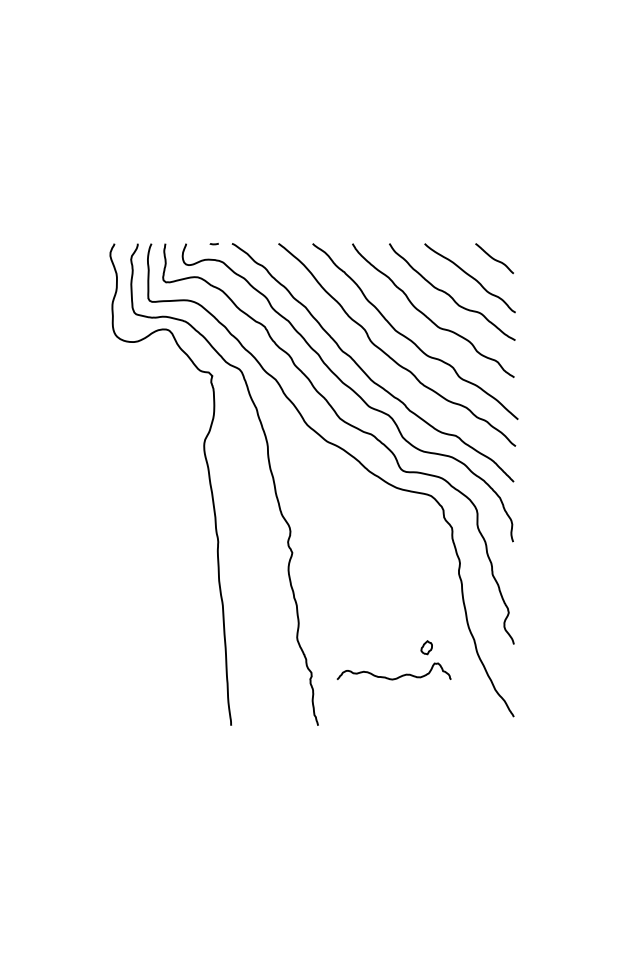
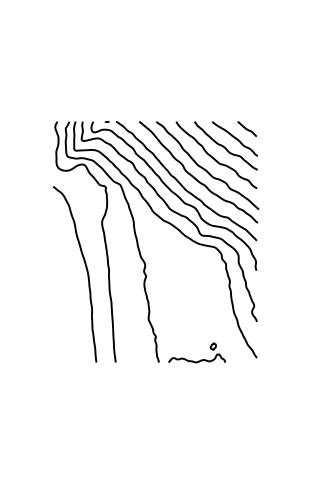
curve: (172, 545) -> (86, 272), added
part: (401, 673) -> (200, 359), moved

